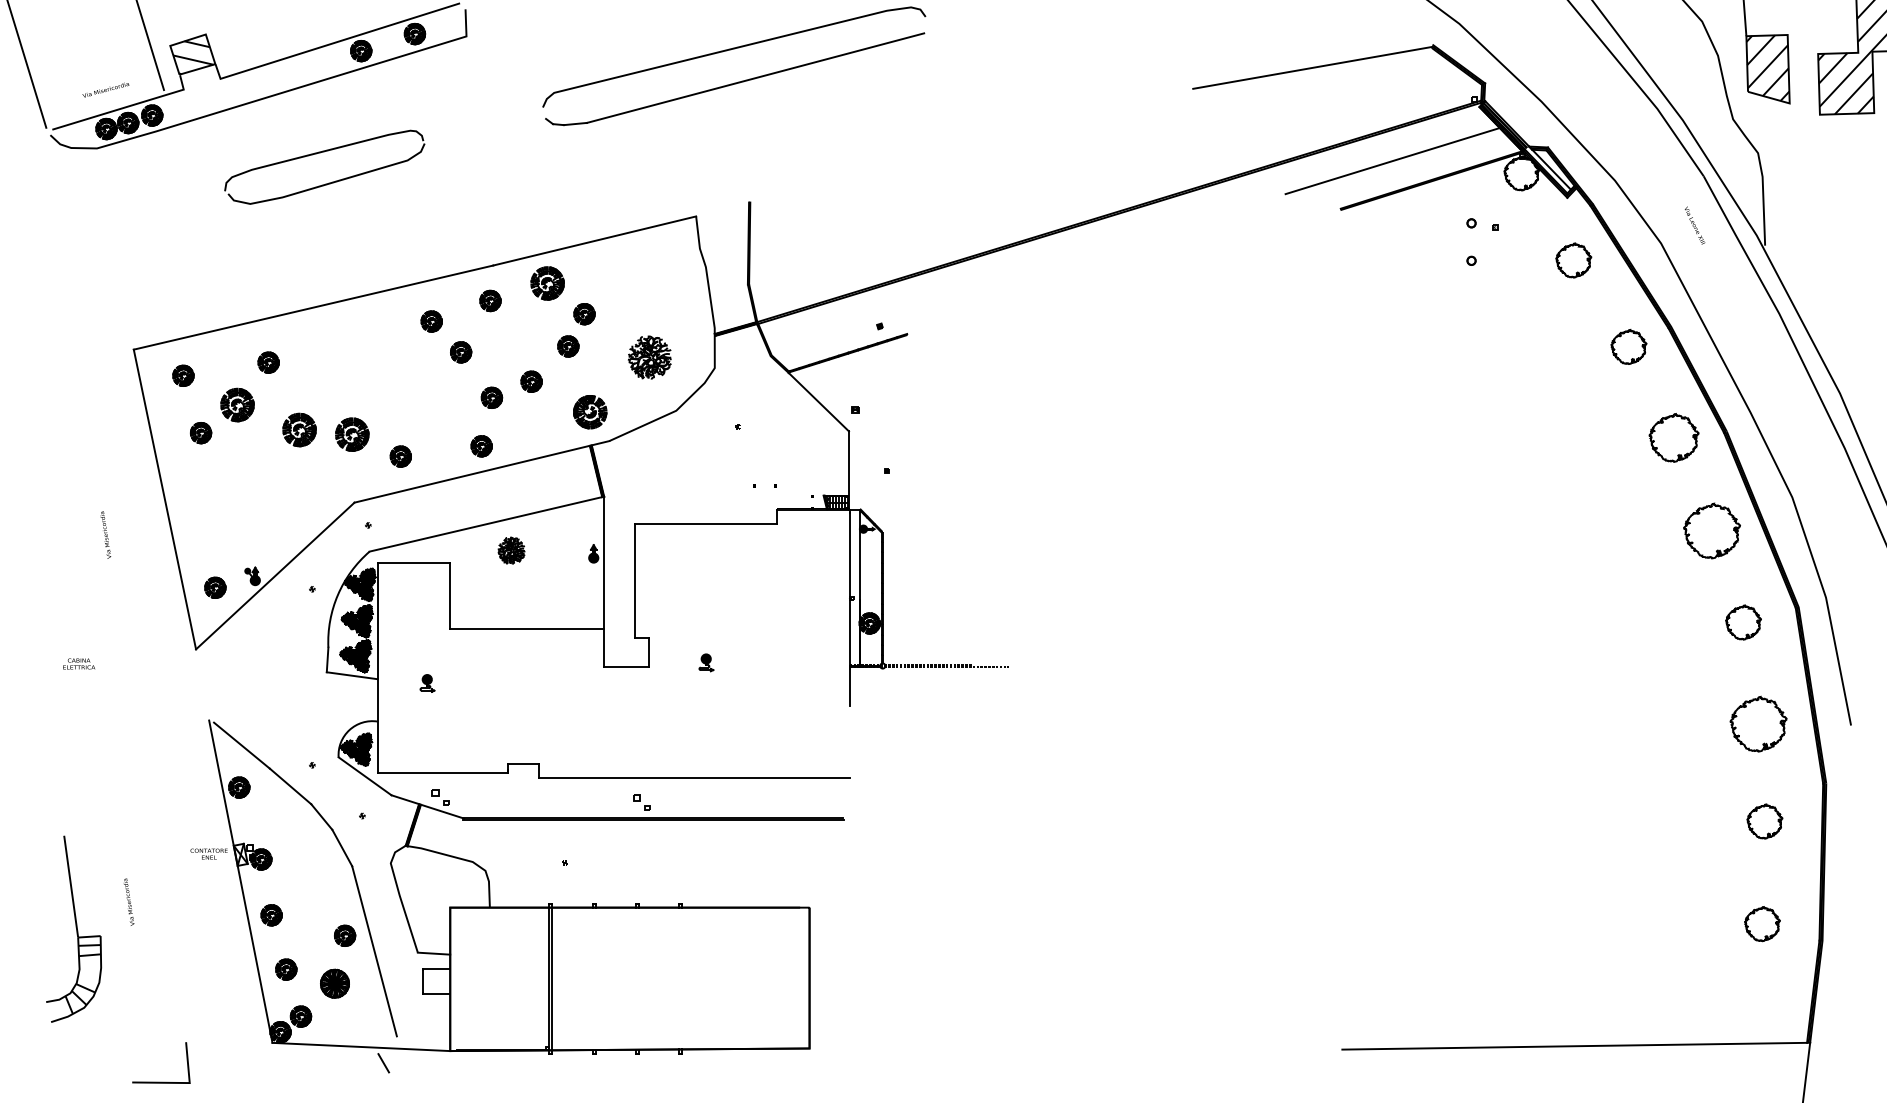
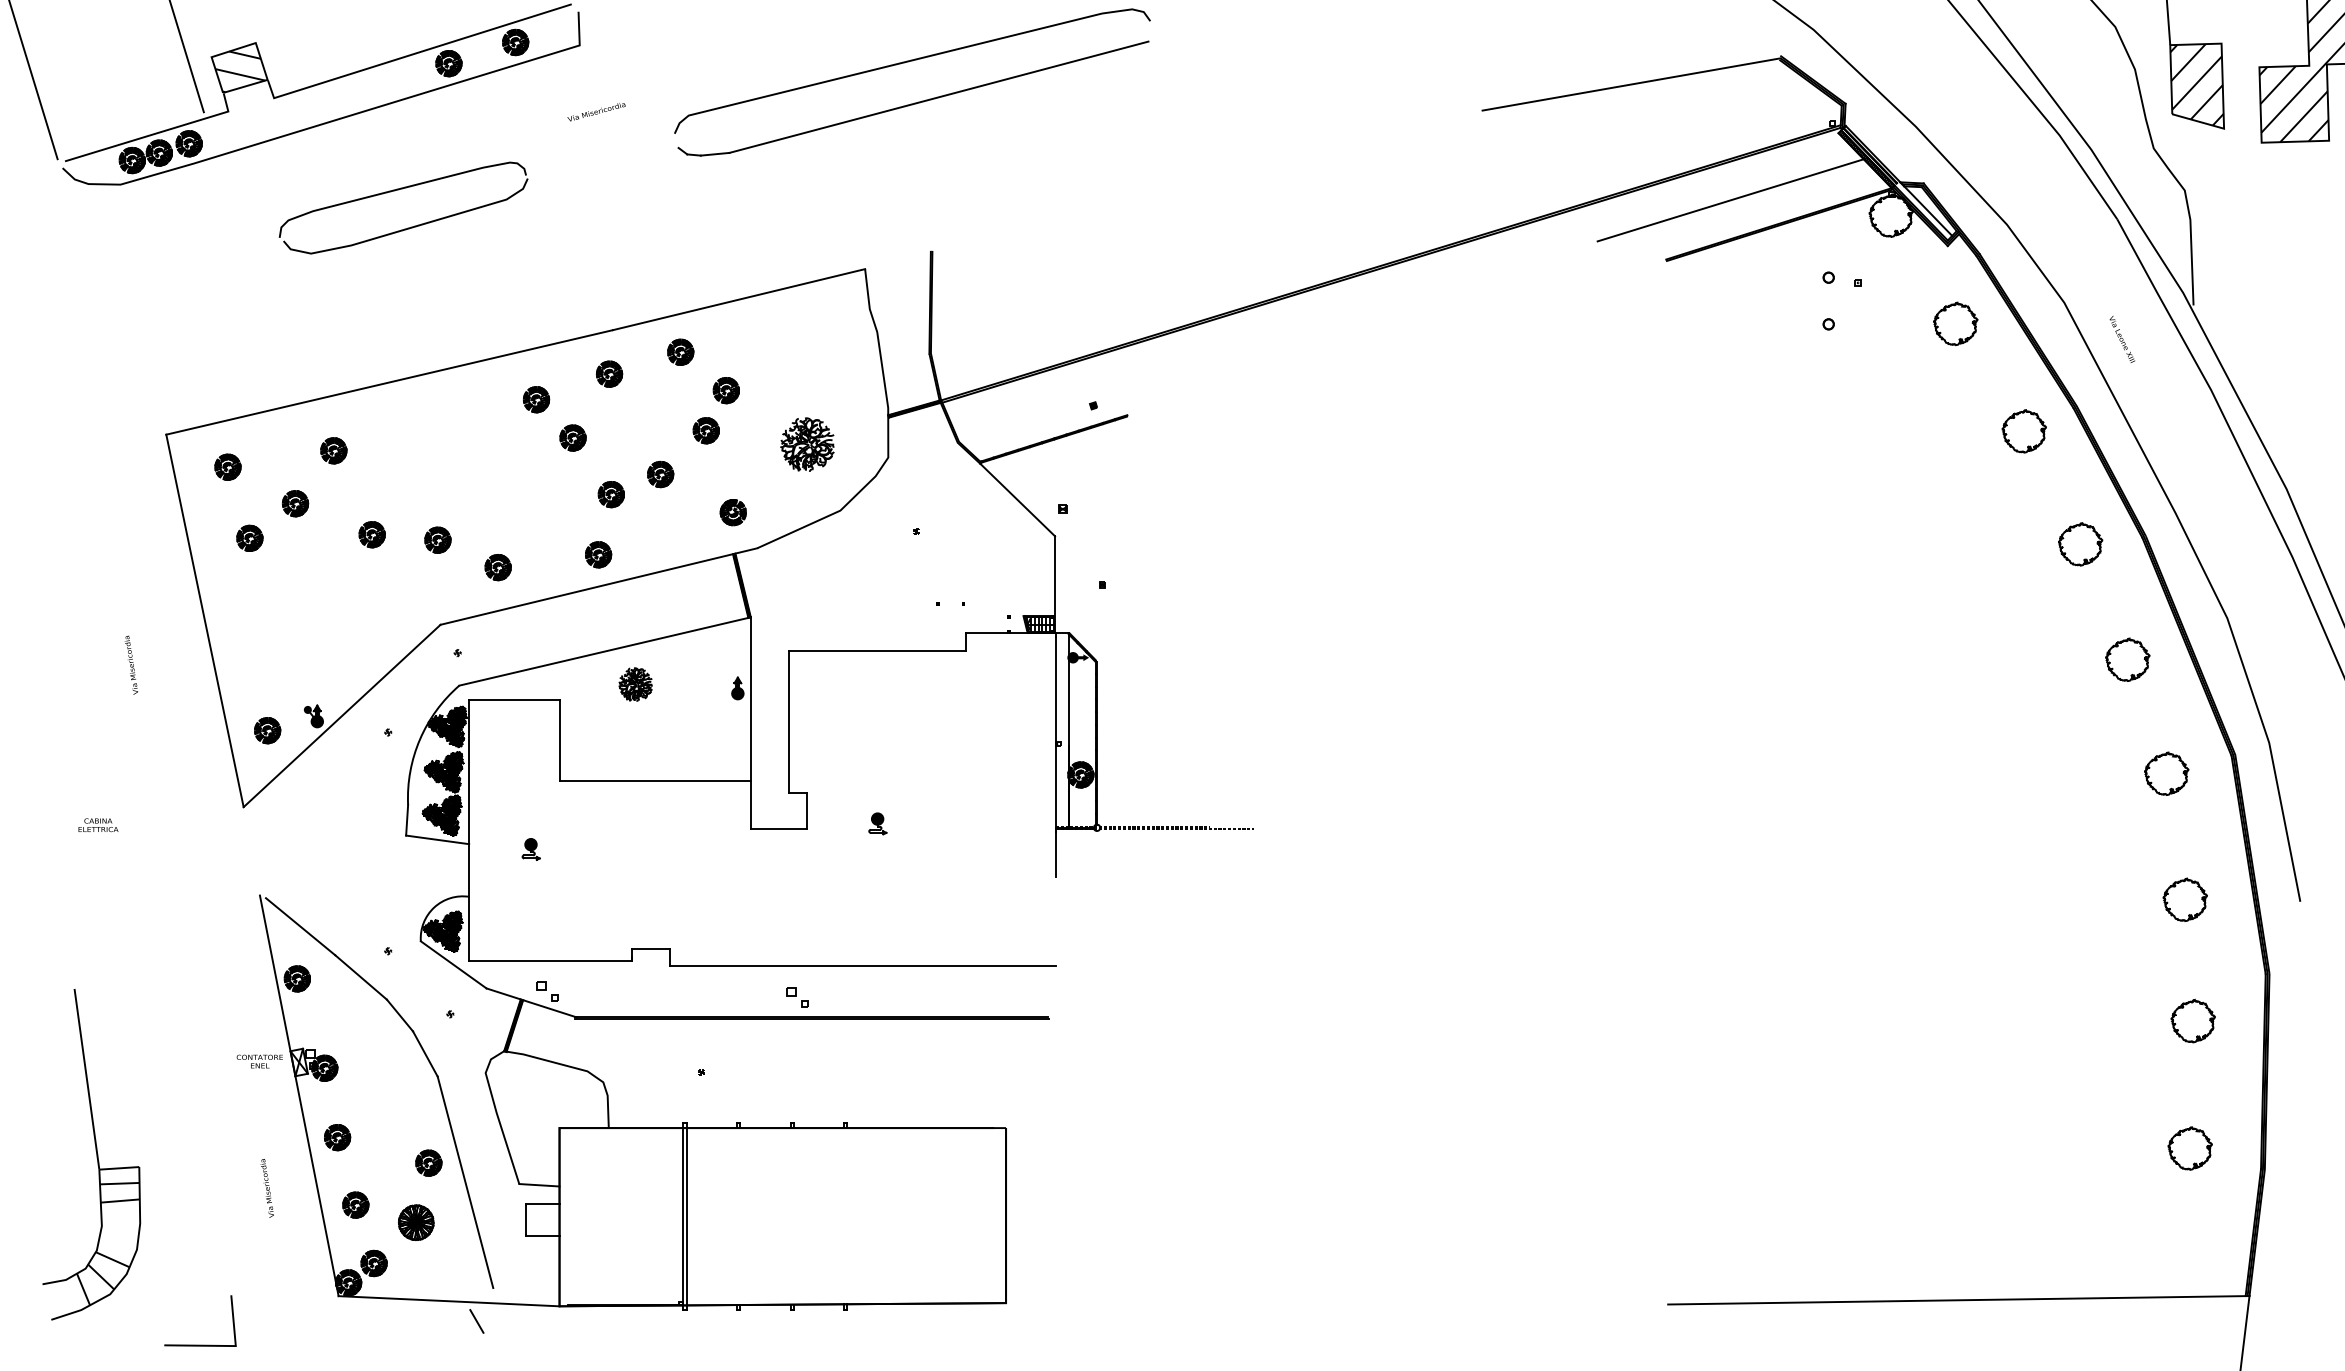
text: (105, 90) -> (596, 112), moved
text: (1695, 224) -> (2122, 338), moved
part: (547, 282) -> (680, 351), size x0.62
part: (237, 405) -> (295, 503), size x0.62
part: (589, 412) -> (732, 512), size x0.62
part: (298, 429) -> (371, 534), size x0.62
part: (352, 434) -> (437, 539), size x0.62
part: (1674, 438) -> (2080, 544), size x0.71
part: (1711, 530) -> (2127, 659), size x0.62
part: (1757, 723) -> (2184, 899), size x0.62
text: (128, 902) -> (266, 1188), moved
part: (73, 928) -> (91, 1154), size x1.43

